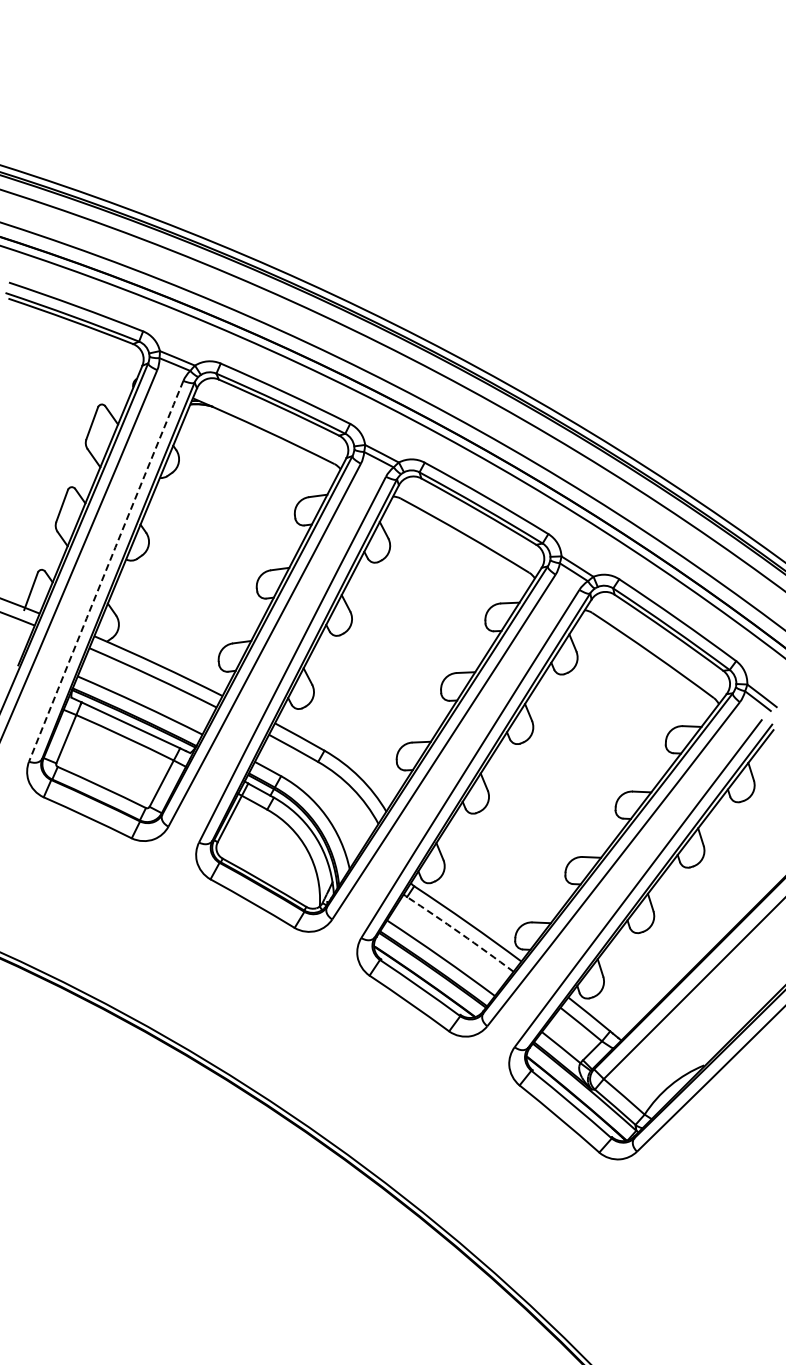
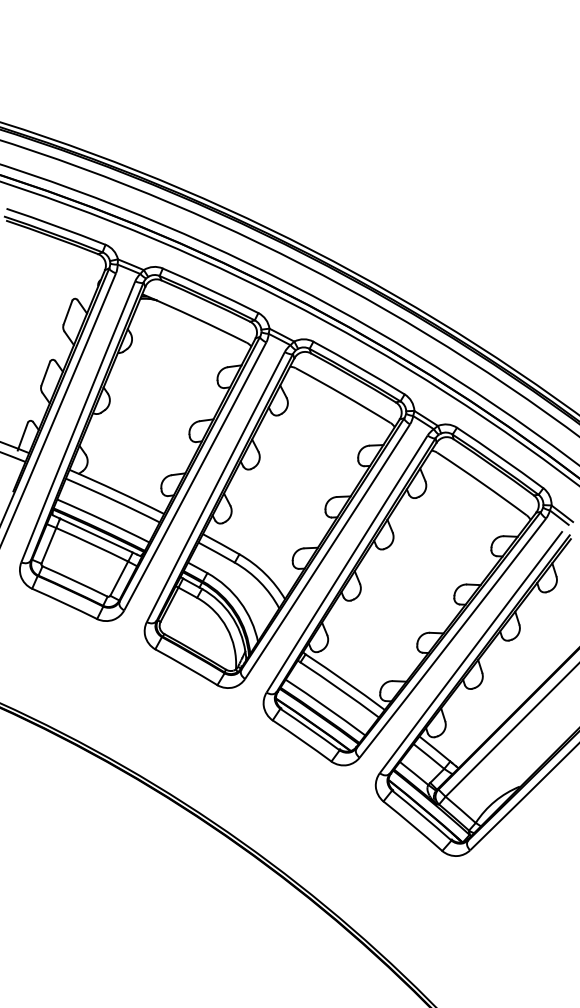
arc: (105, 571) -> (77, 422), dashed -> solid
arc: (460, 933) -> (339, 689), dashed -> solid

